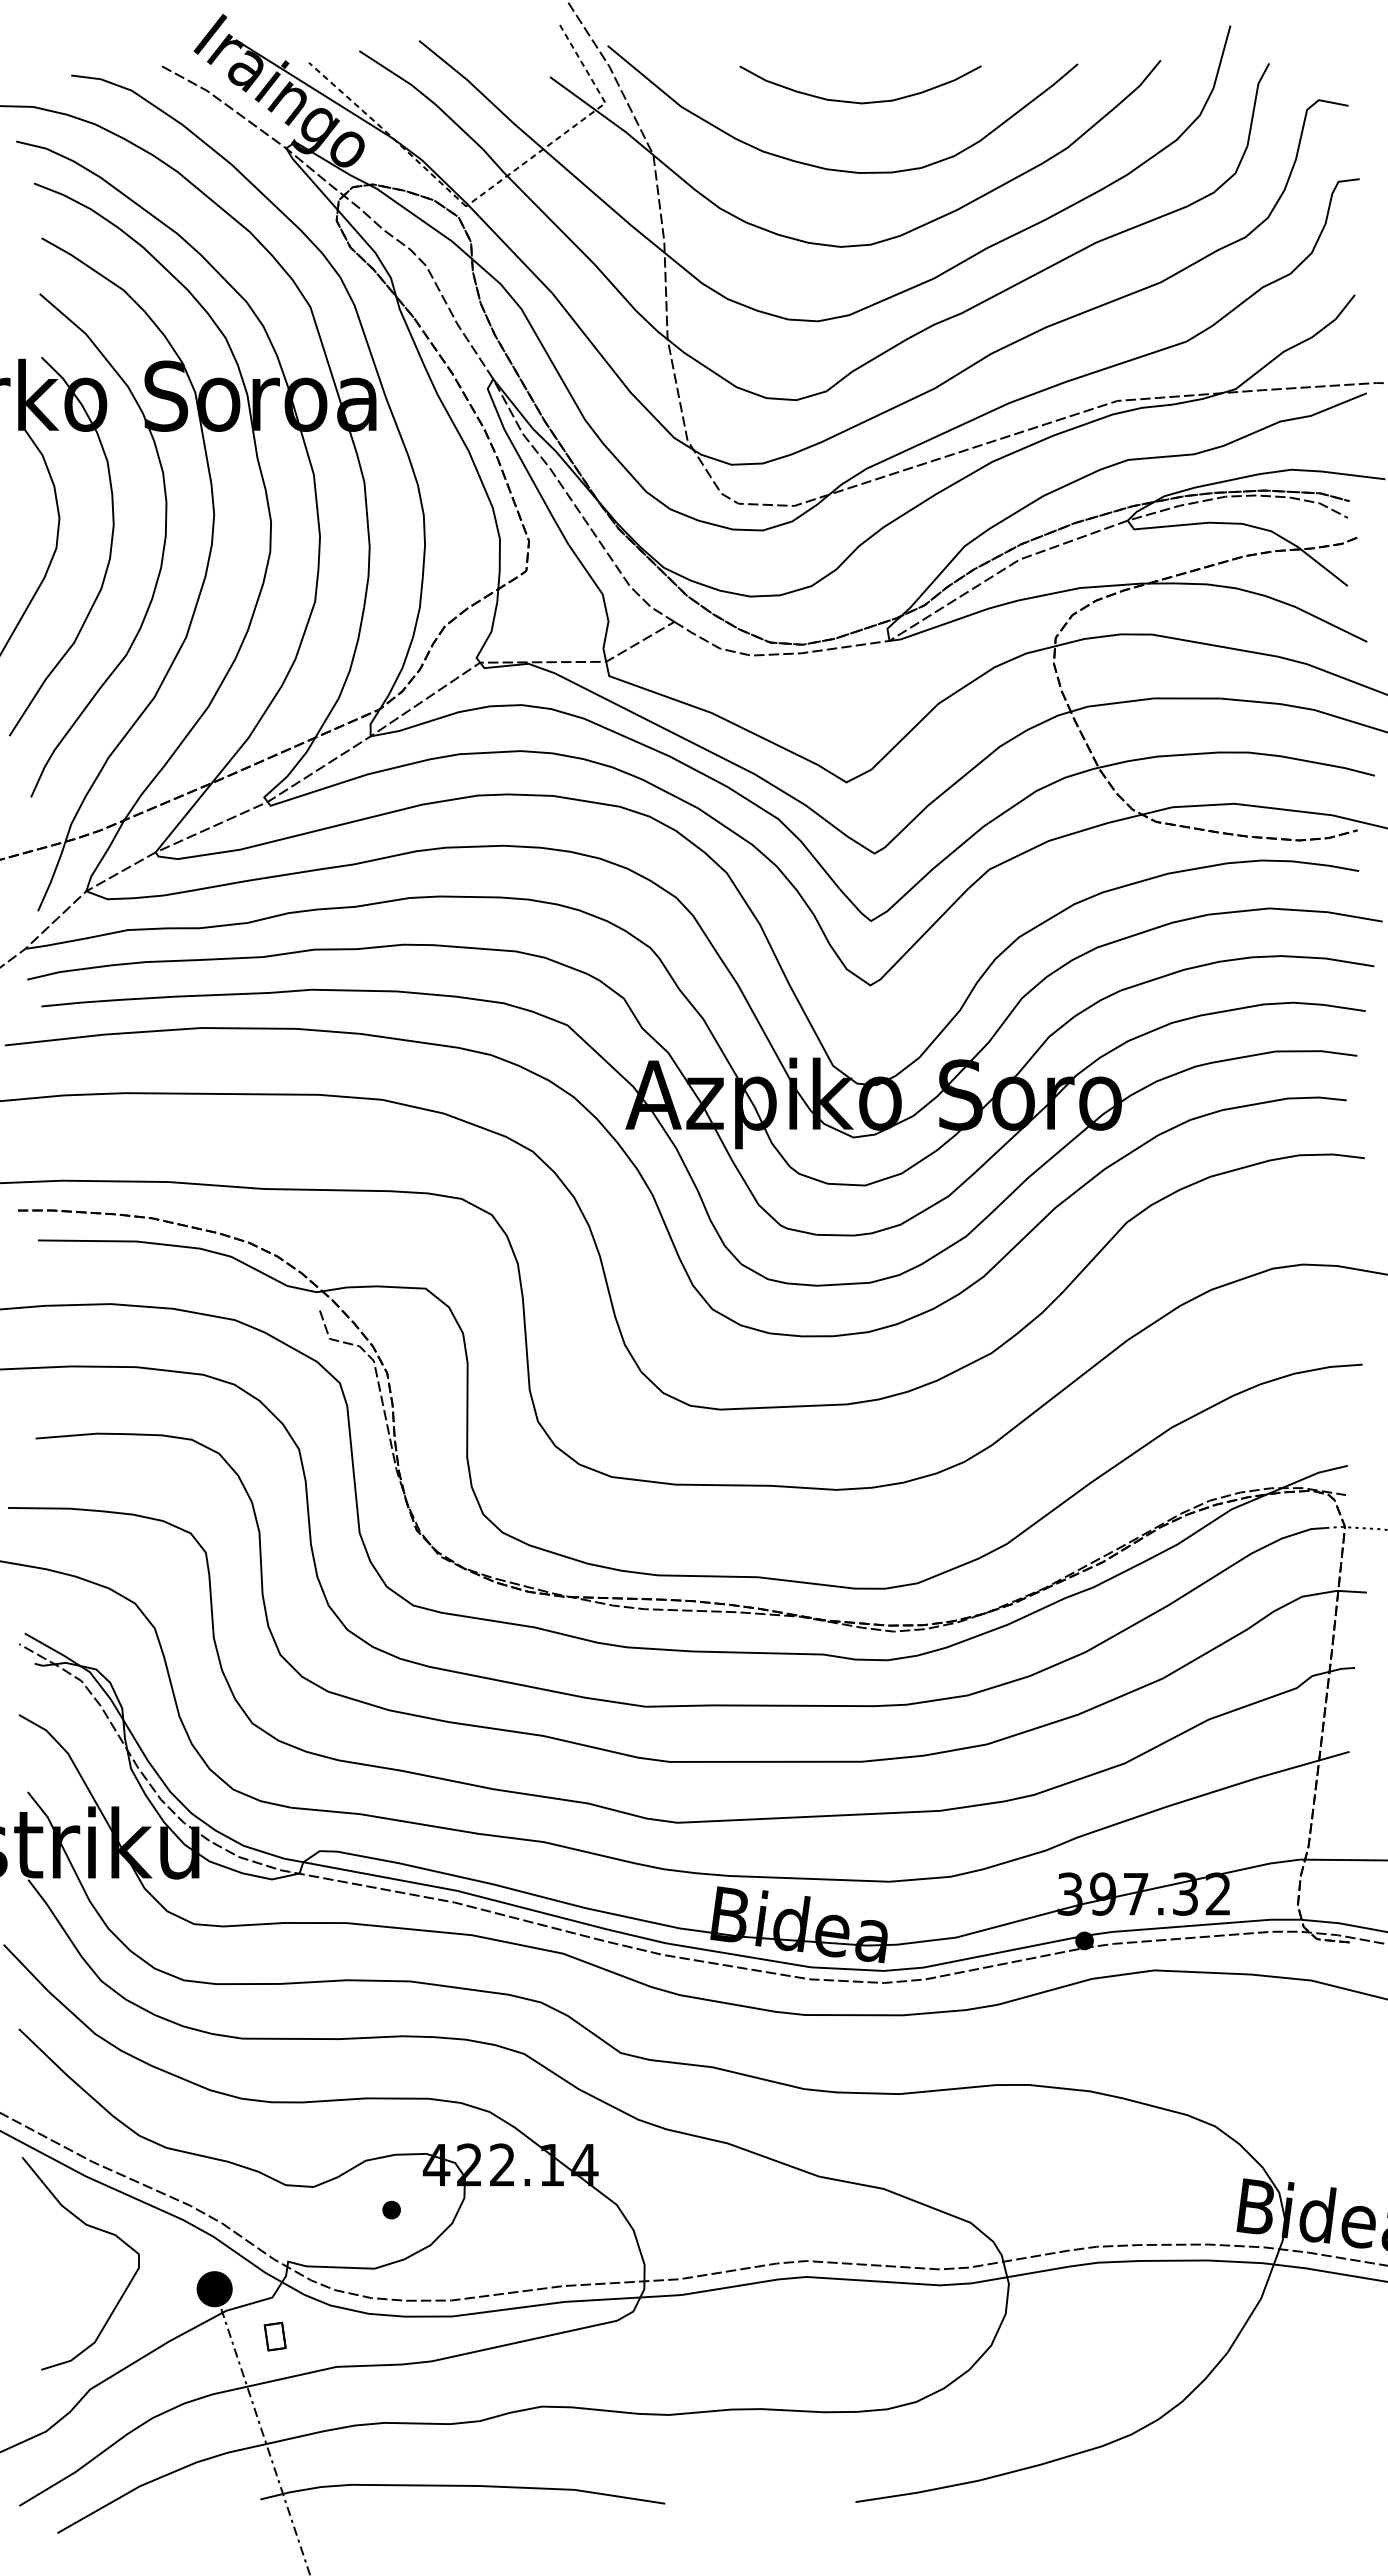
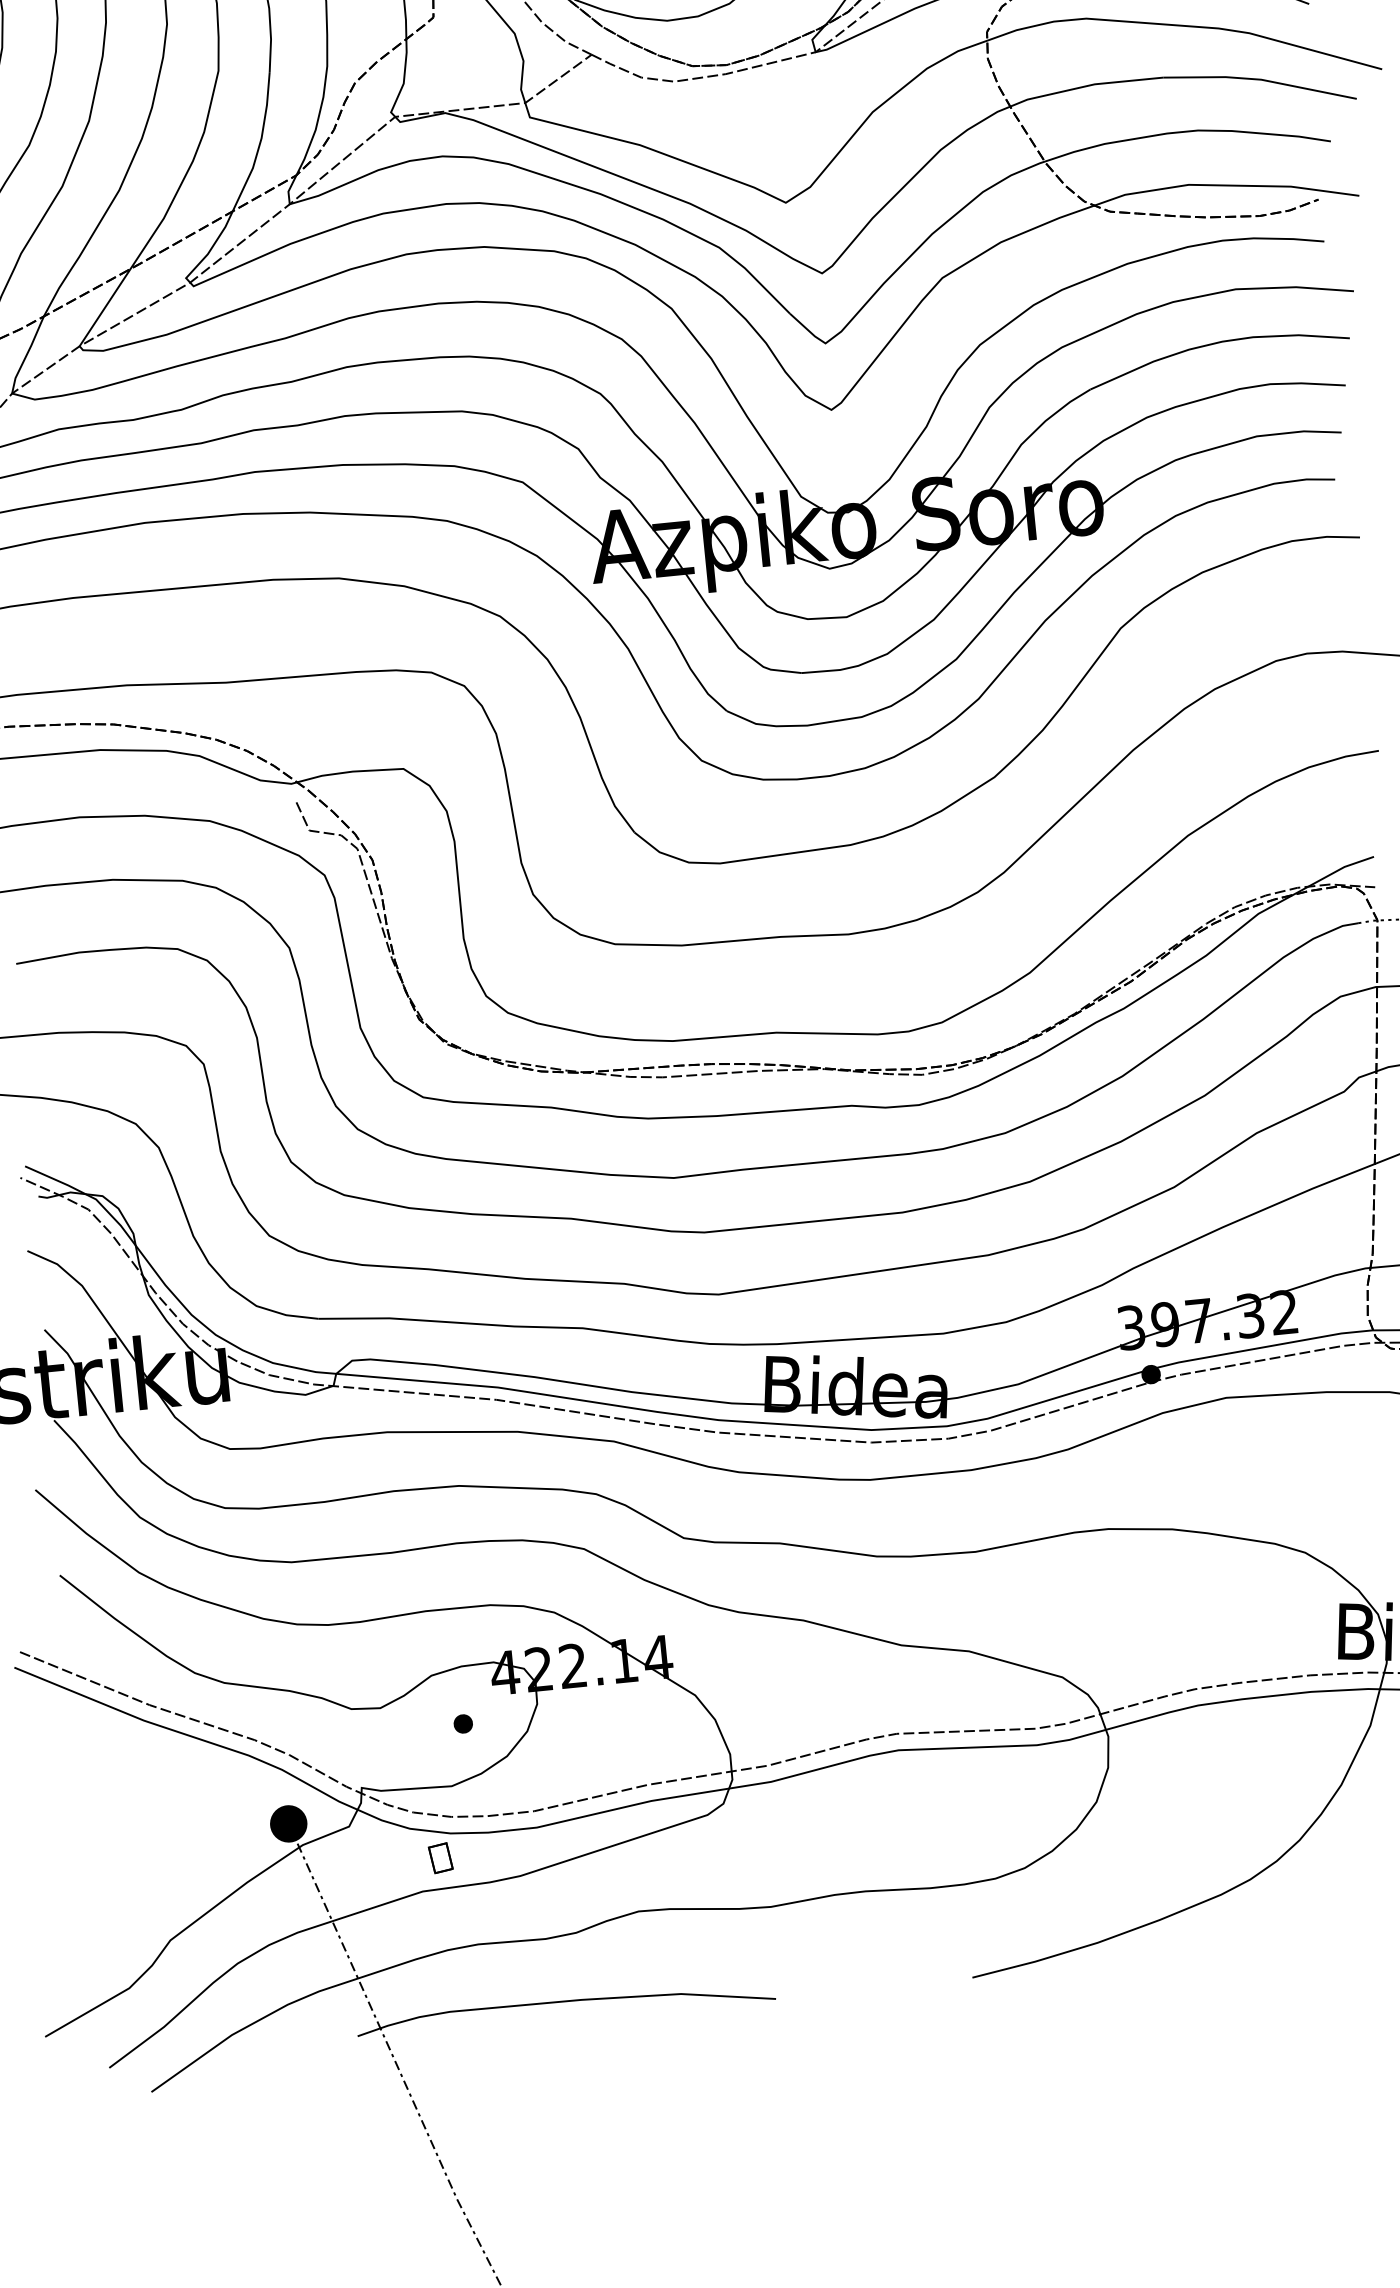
curve: (93, 2228) -> (157, 1773), removed
part: (274, 2336) -> (440, 1858), moved

